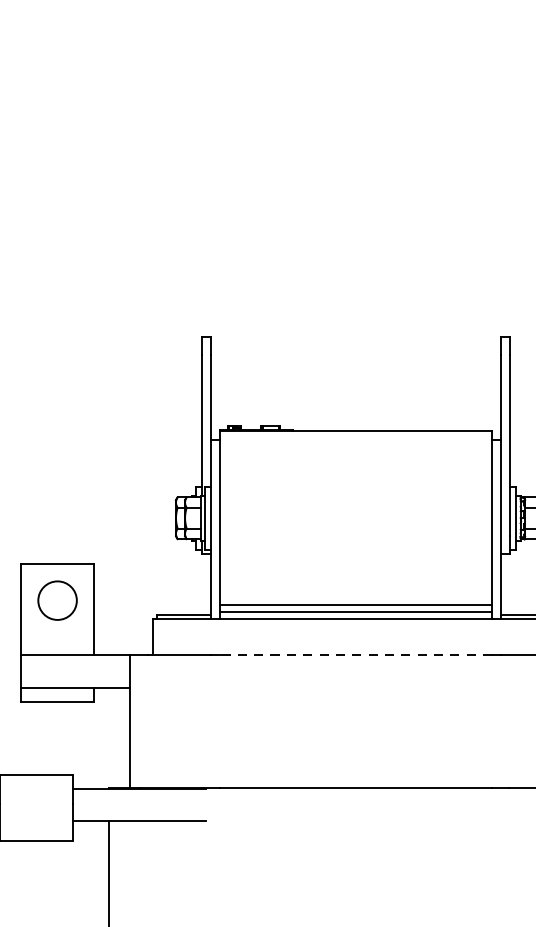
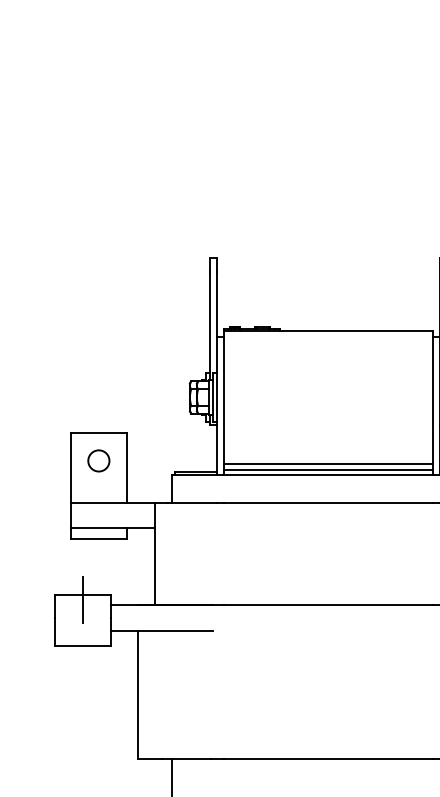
circle: (57, 600) -> (98, 460), size x0.71
line: (356, 654) -> (328, 502), dashed -> solid
line: (36, 780) -> (82, 599), added

